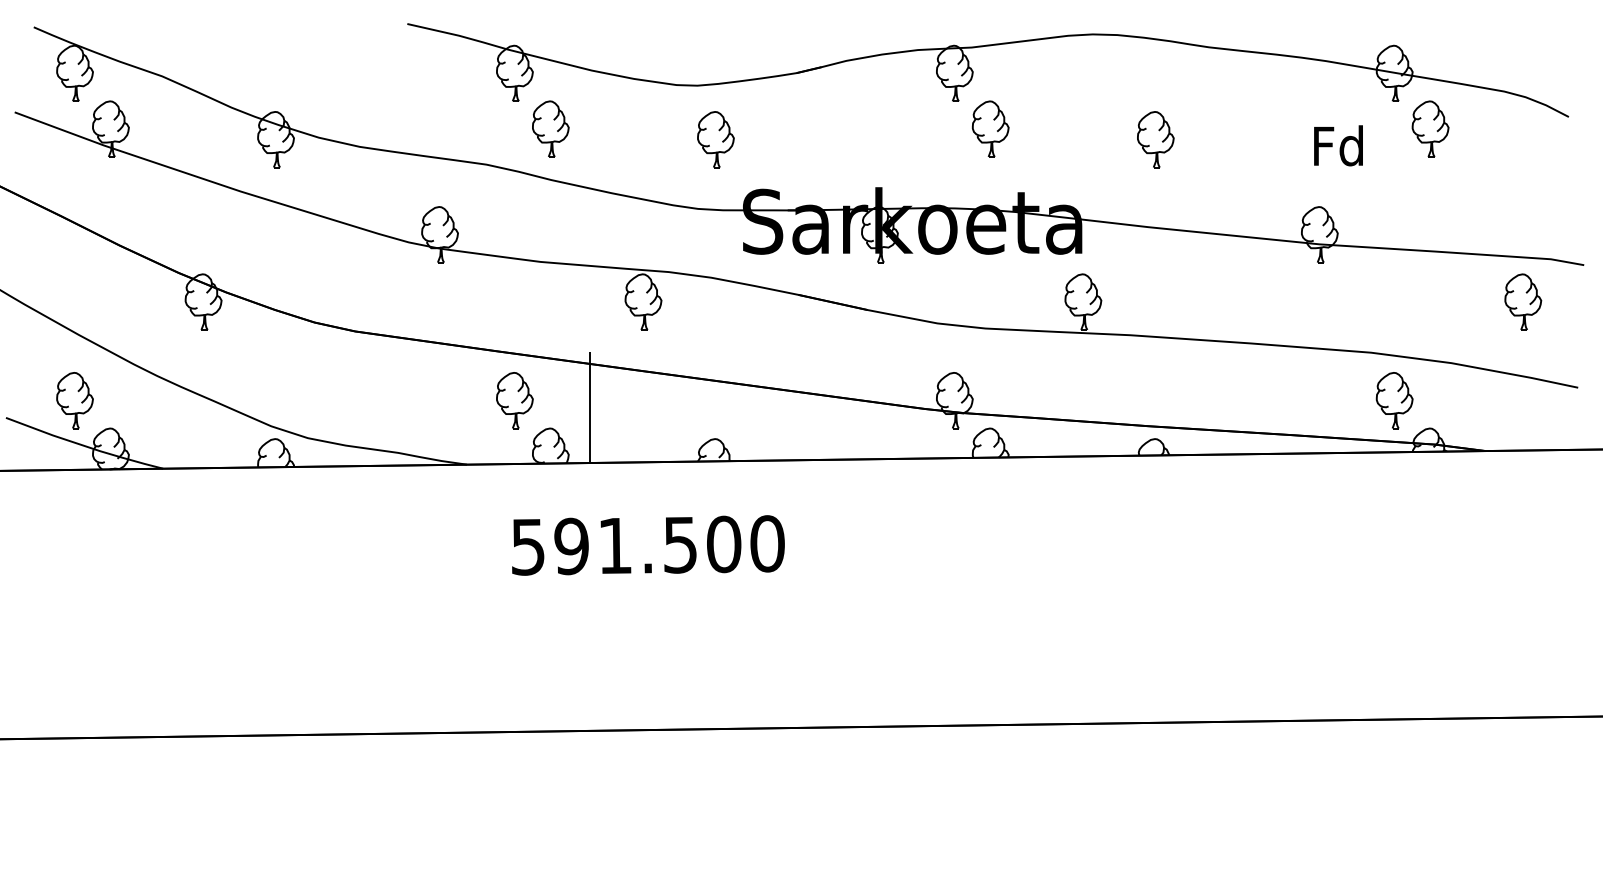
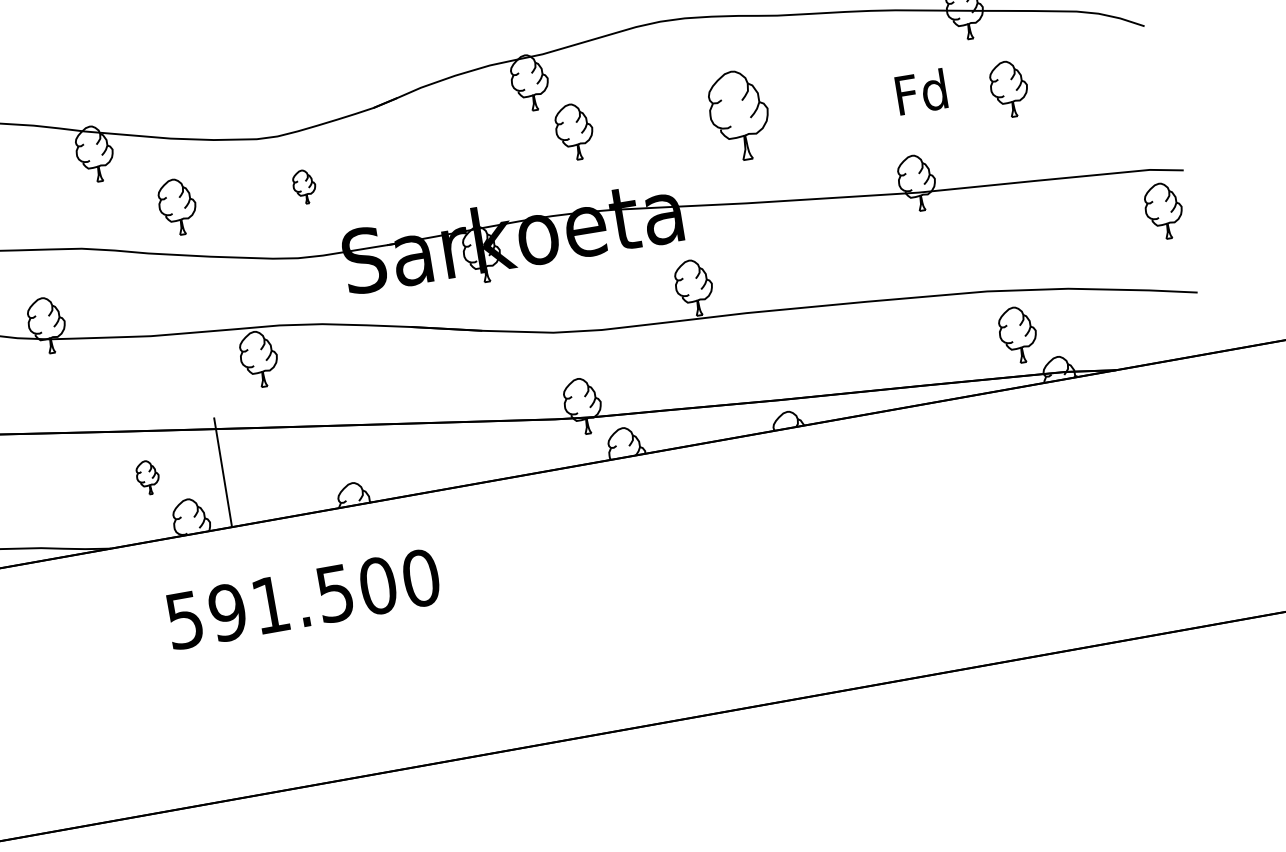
part: (550, 128) -> (177, 206), moved
part: (1430, 128) -> (1009, 88), moved
part: (715, 139) -> (304, 186), size x0.6
part: (1155, 139) -> (739, 115), size x1.6
part: (1523, 301) -> (1164, 210), moved
part: (514, 400) -> (147, 477), size x0.6

